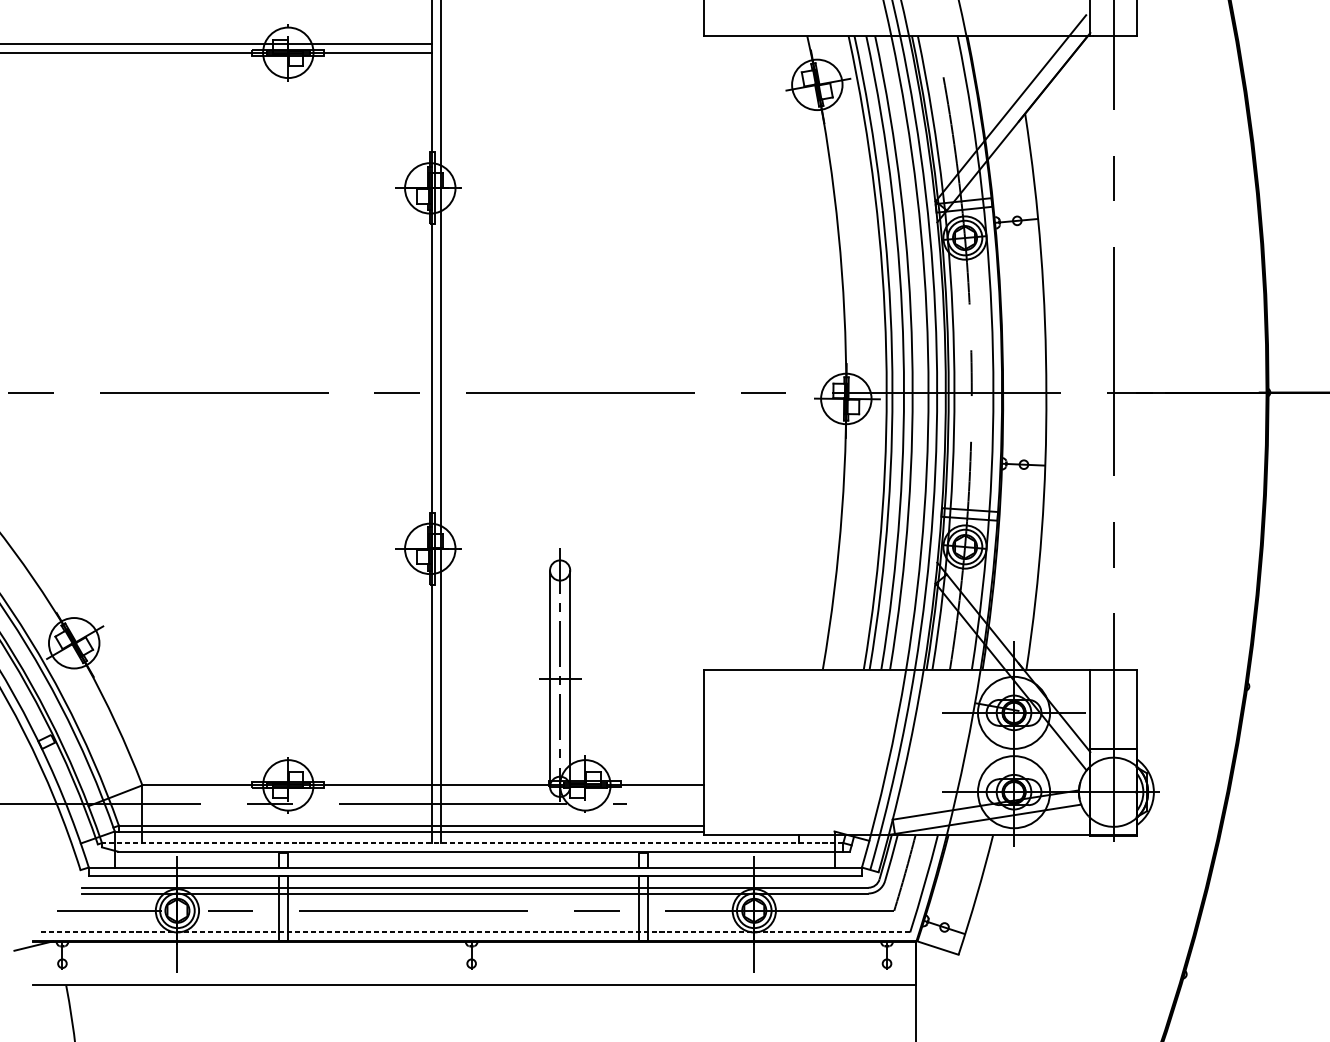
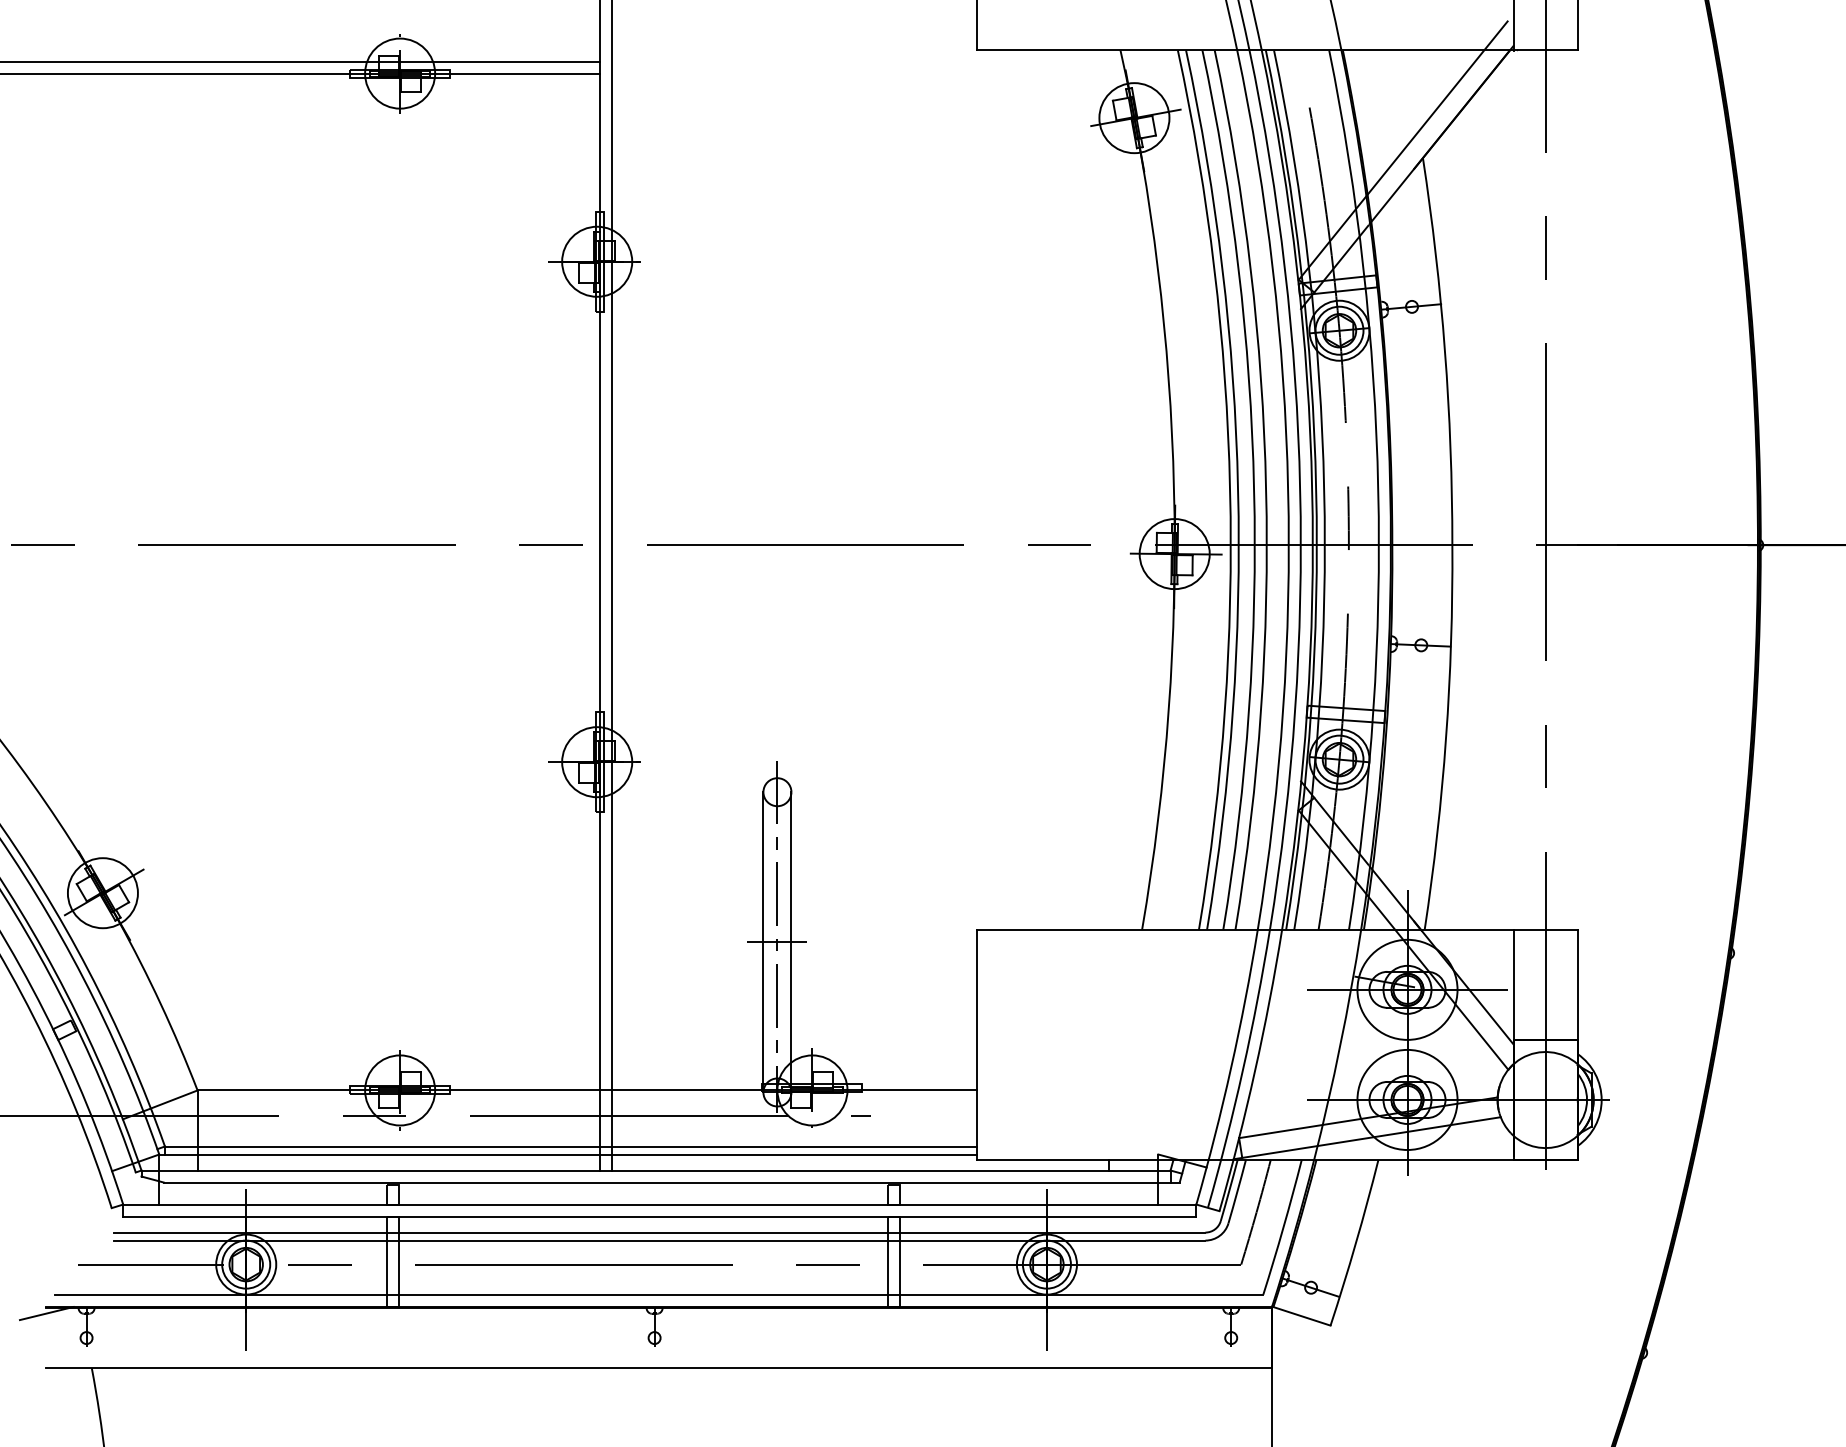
line: (473, 843) -> (656, 1170), dashed -> solid
line: (475, 932) -> (659, 1294), dashed -> solid

